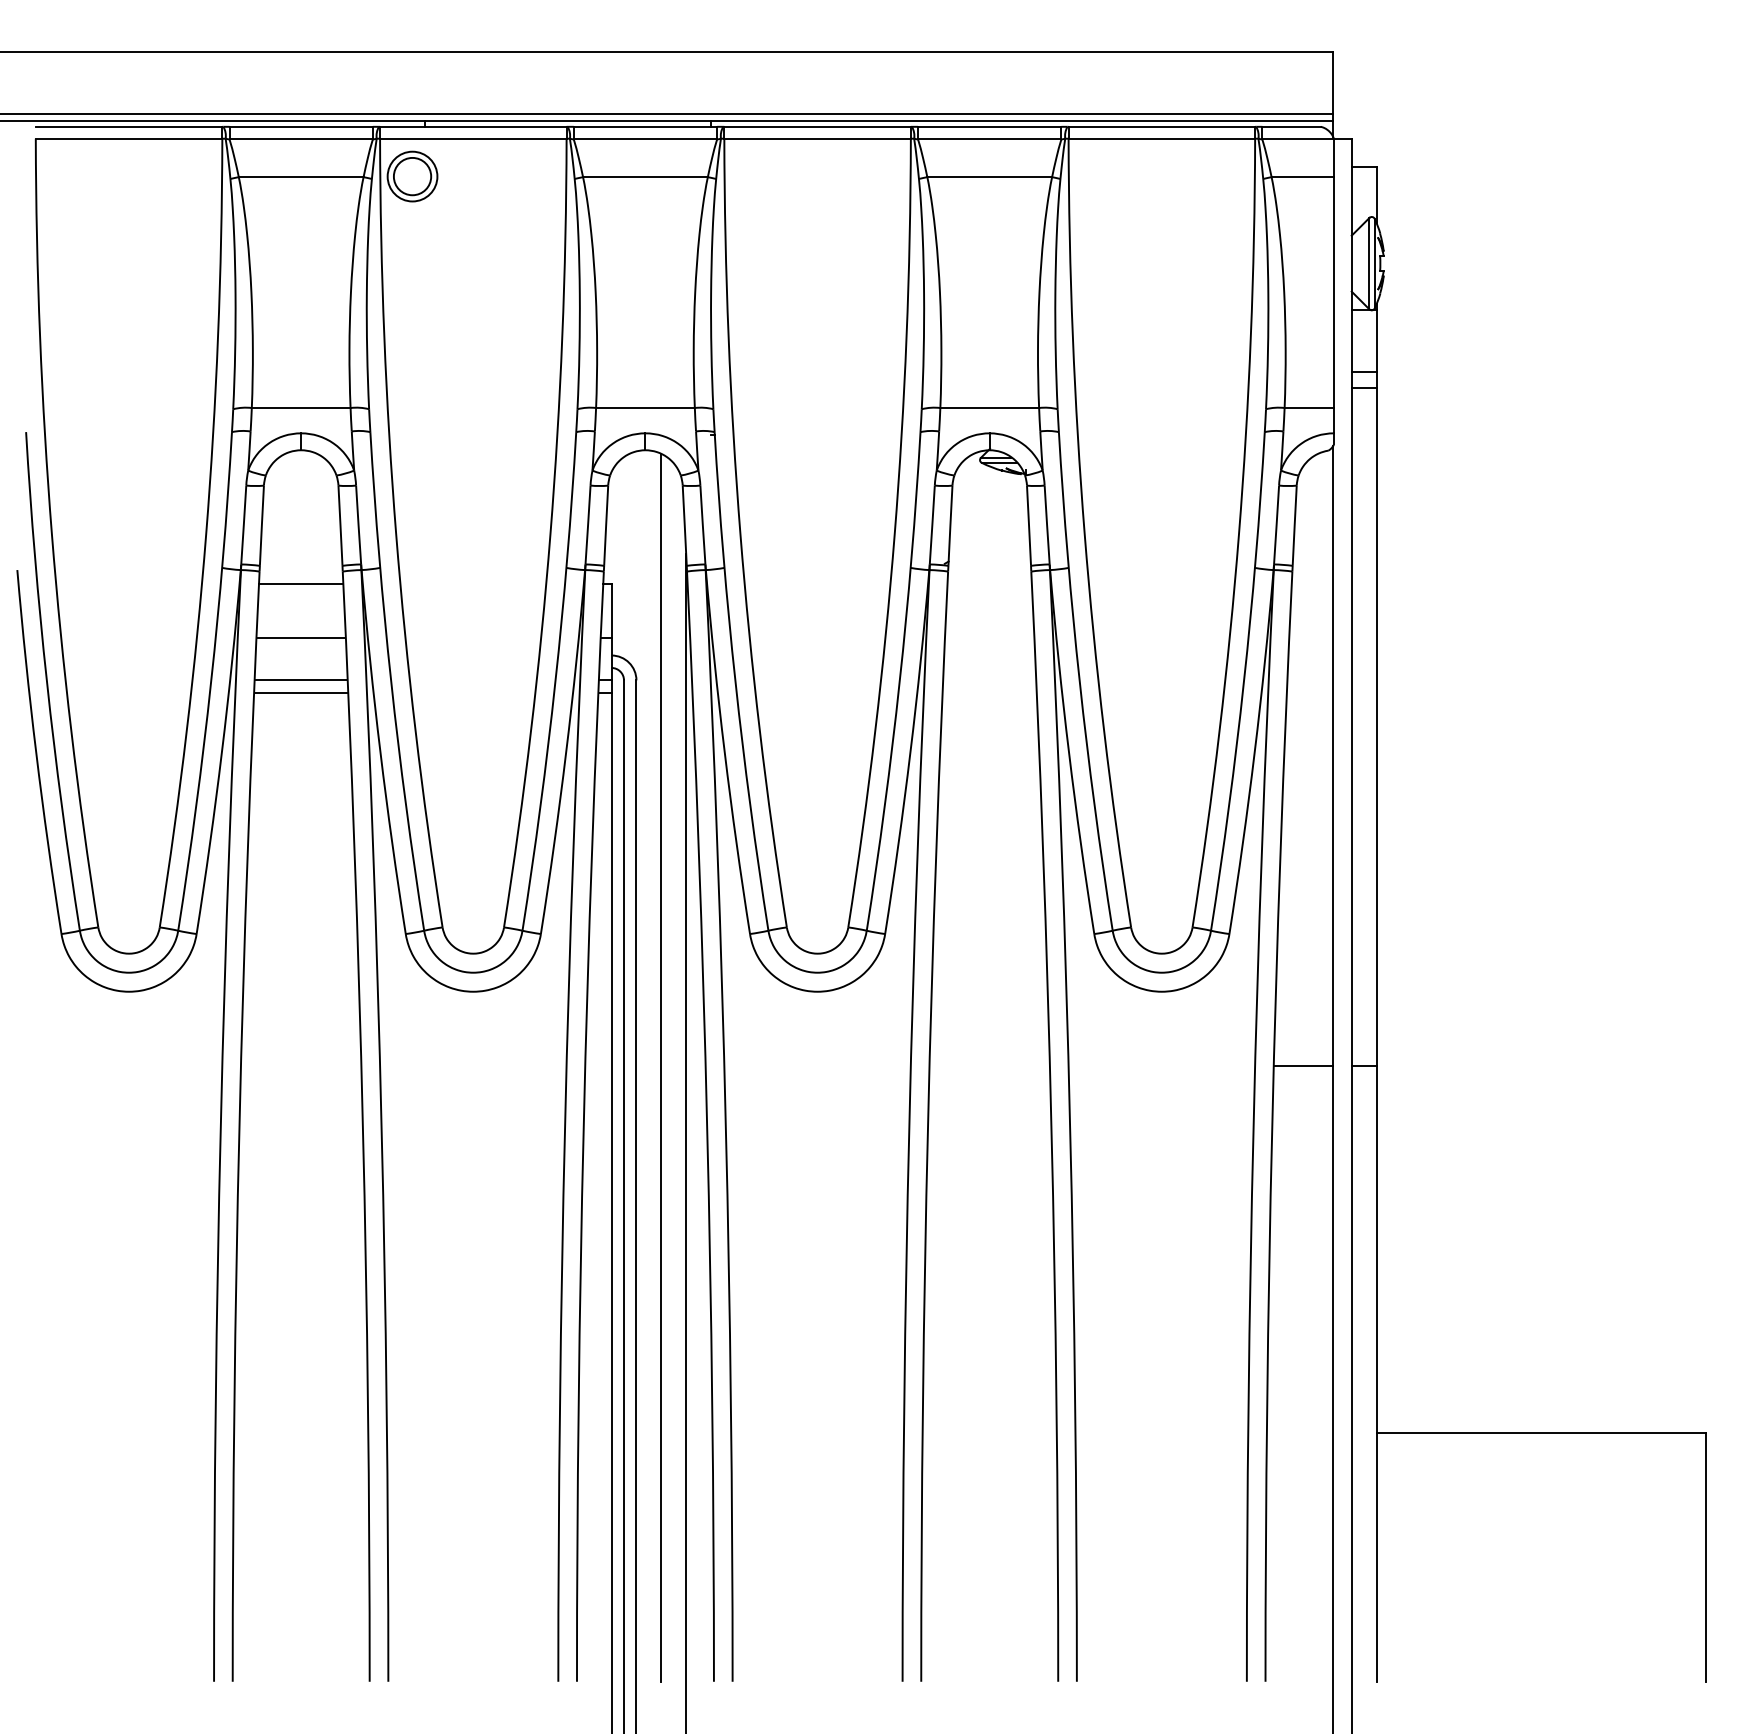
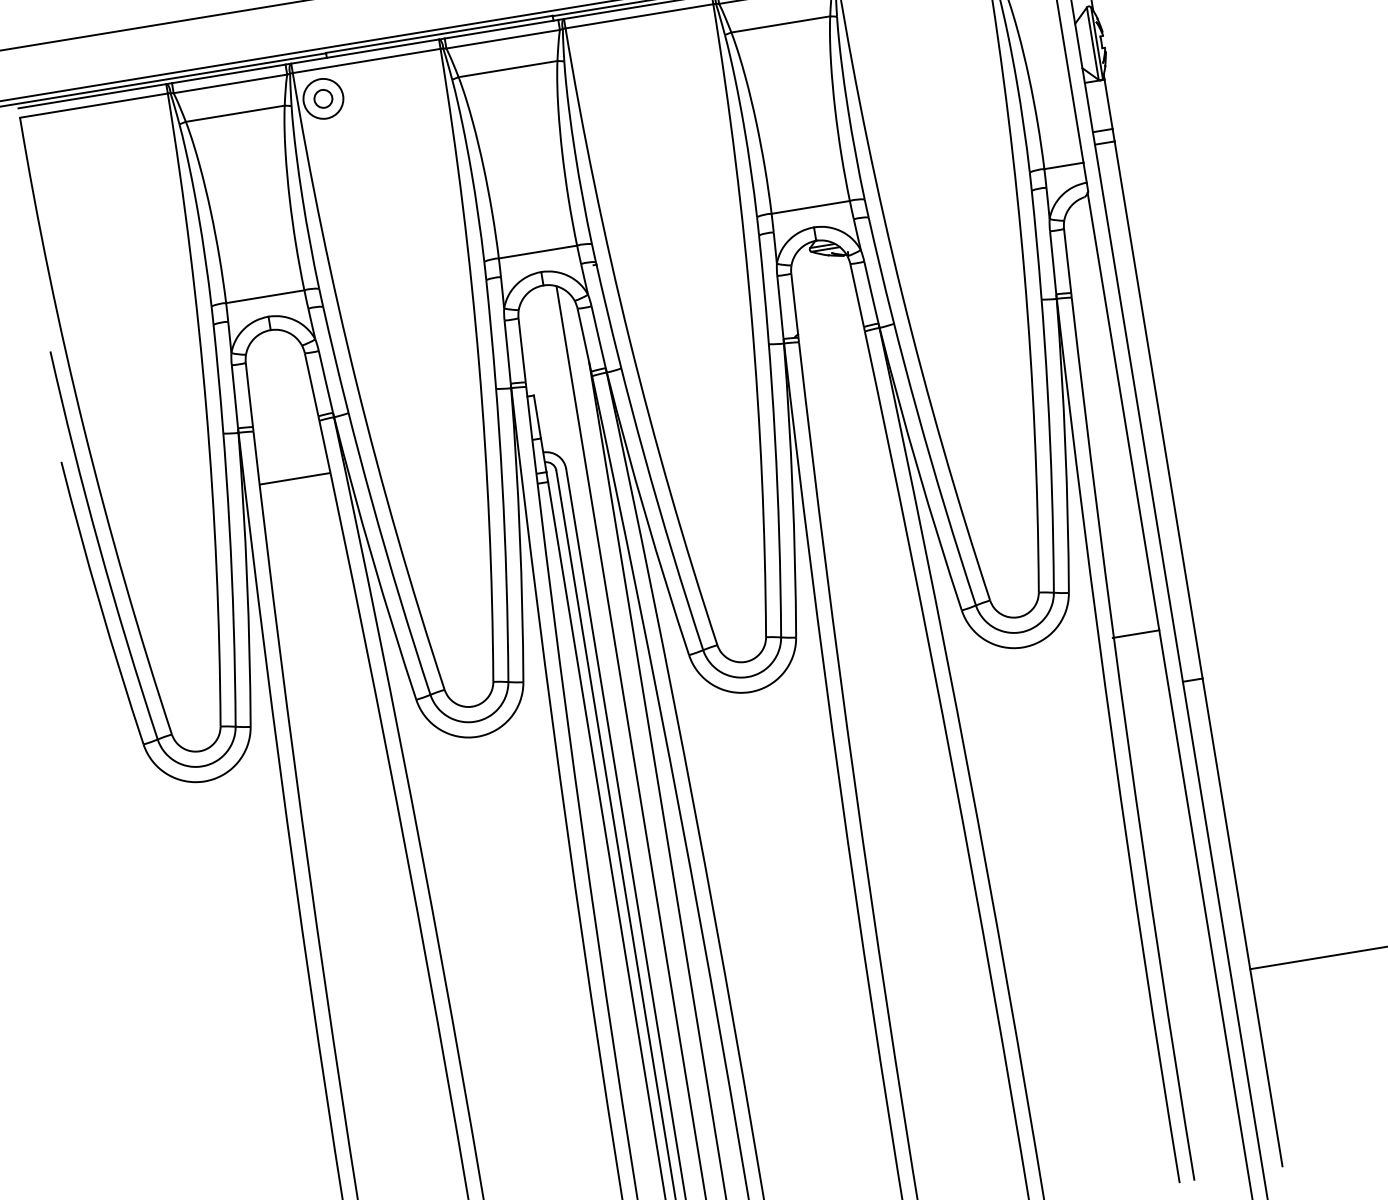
circle: (412, 176) -> (323, 98), size x0.6
line: (301, 583) -> (288, 435), removed
line: (300, 680) -> (300, 512), removed
line: (301, 692) -> (302, 522), removed
line: (1303, 1066) -> (1135, 634), moved

